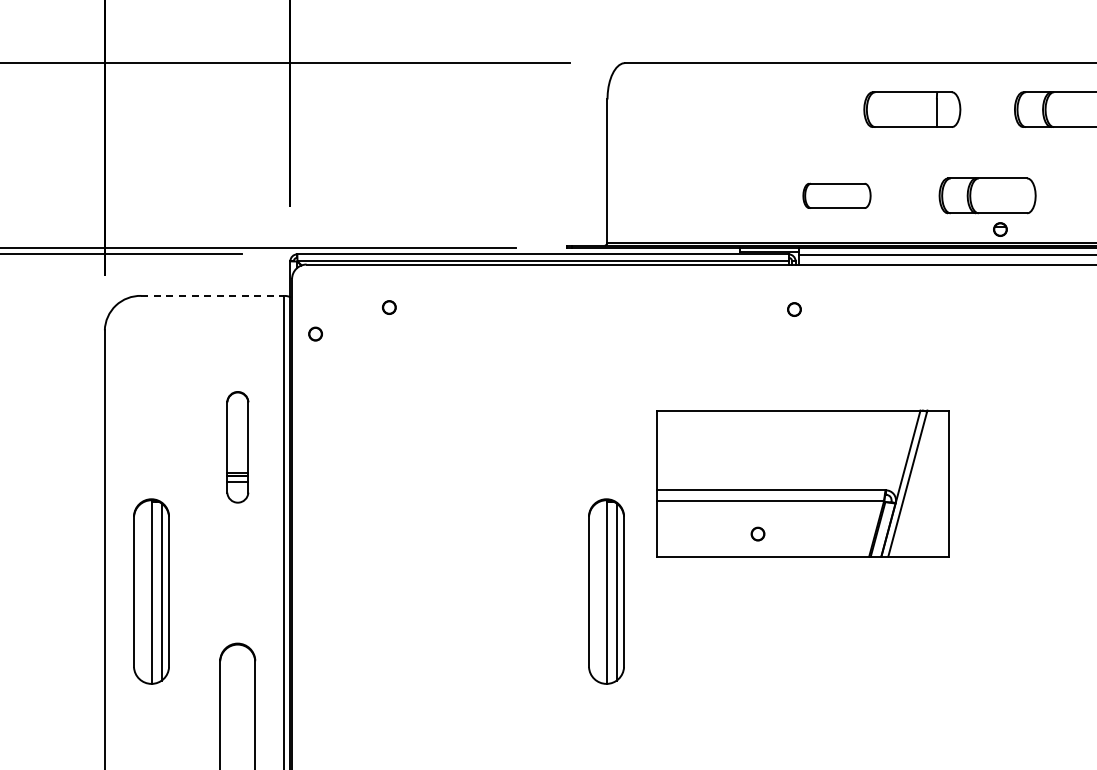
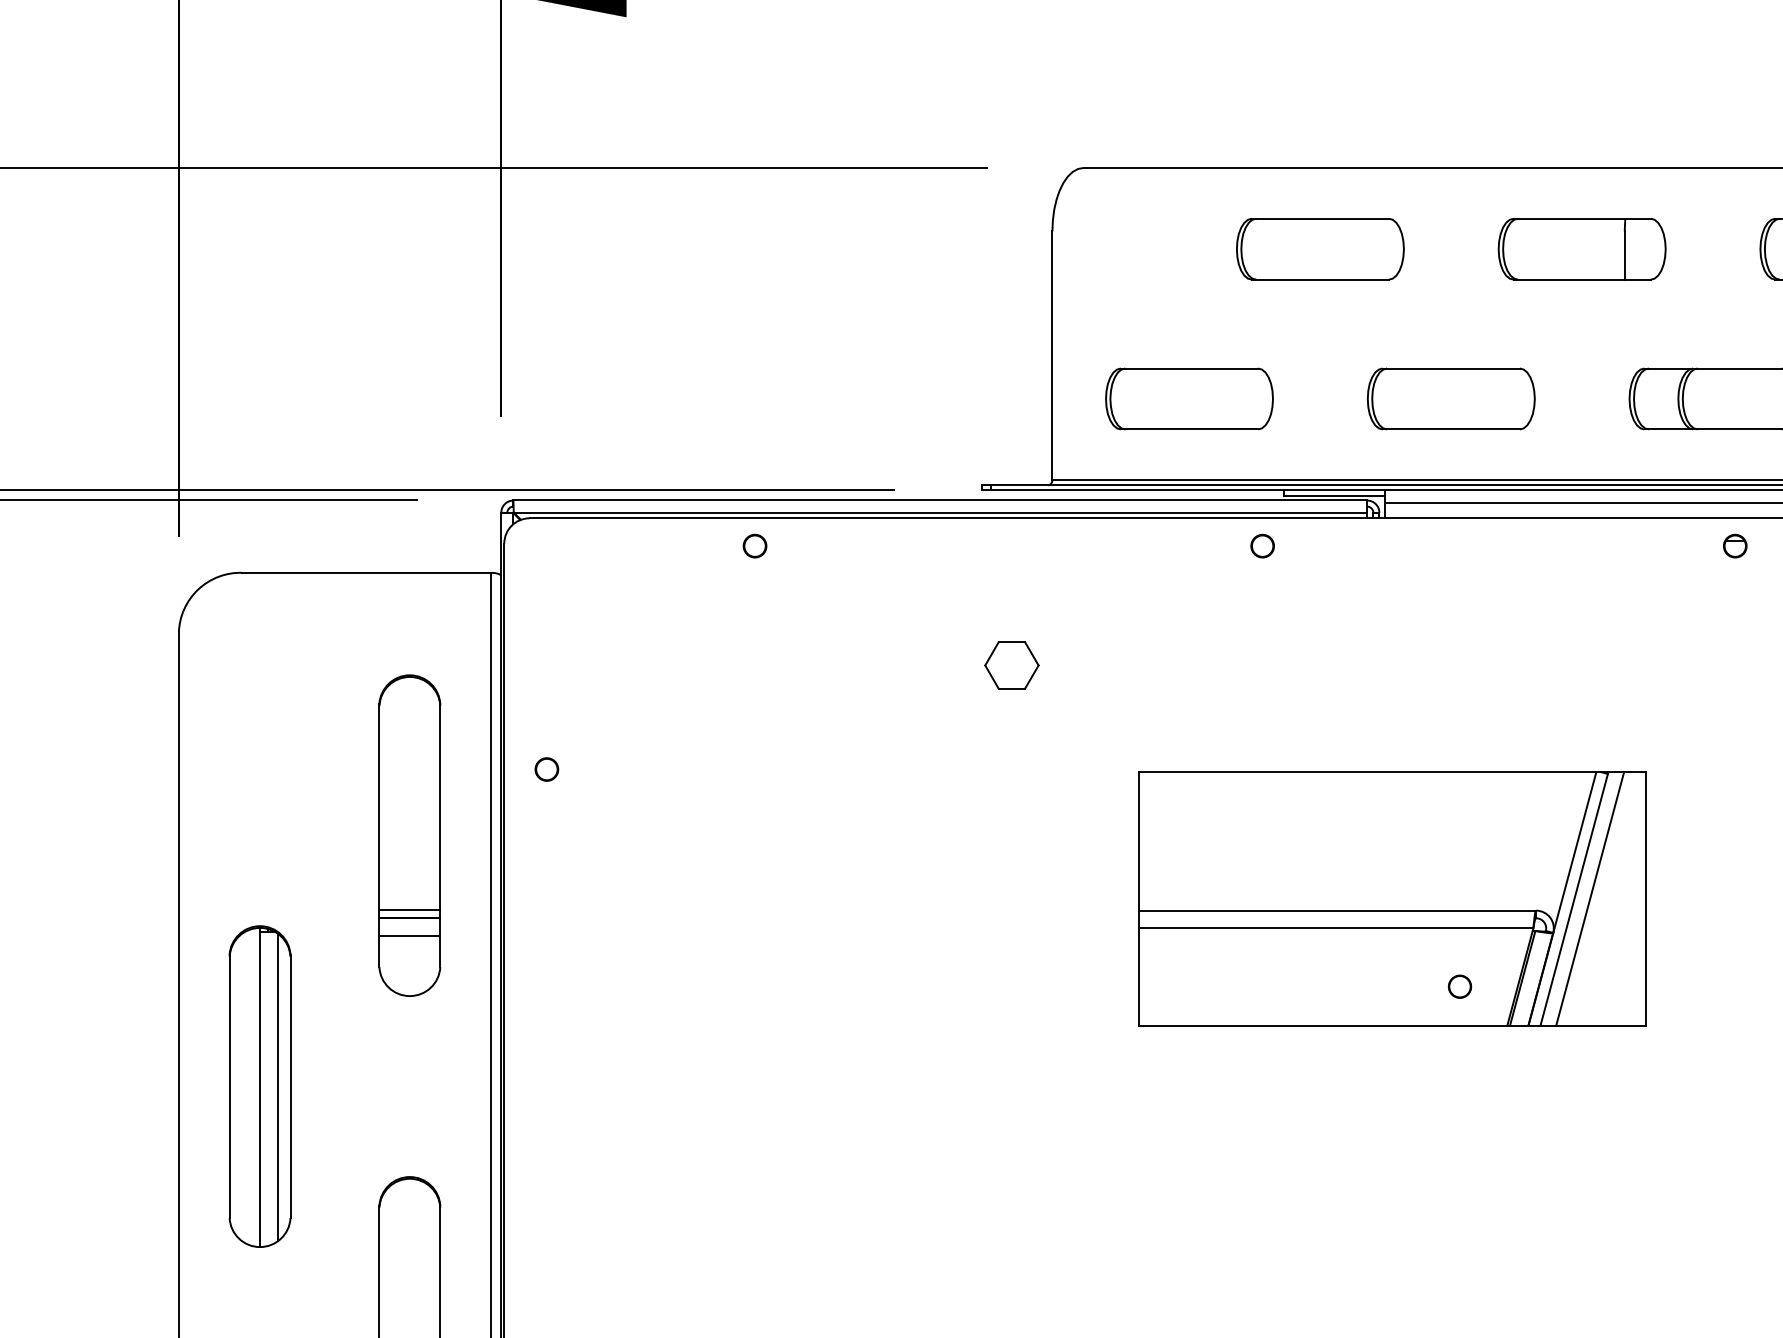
part: (761, 109) -> (1320, 248), added
part: (686, 195) -> (1189, 398), added
part: (836, 195) -> (1450, 398), size x1.43
part: (1000, 229) -> (1735, 546), moved
line: (212, 295) -> (366, 572), dashed -> solid
circle: (389, 307) -> (755, 546), moved
circle: (794, 309) -> (1262, 546), moved
circle: (315, 333) -> (546, 768), moved
part: (583, 348) -> (1010, 664), added
part: (237, 447) -> (409, 836), size x1.67
line: (916, 483) -> (1589, 898), added
part: (757, 533) -> (1459, 985), moved
part: (606, 591) -> (1050, 1086), removed

